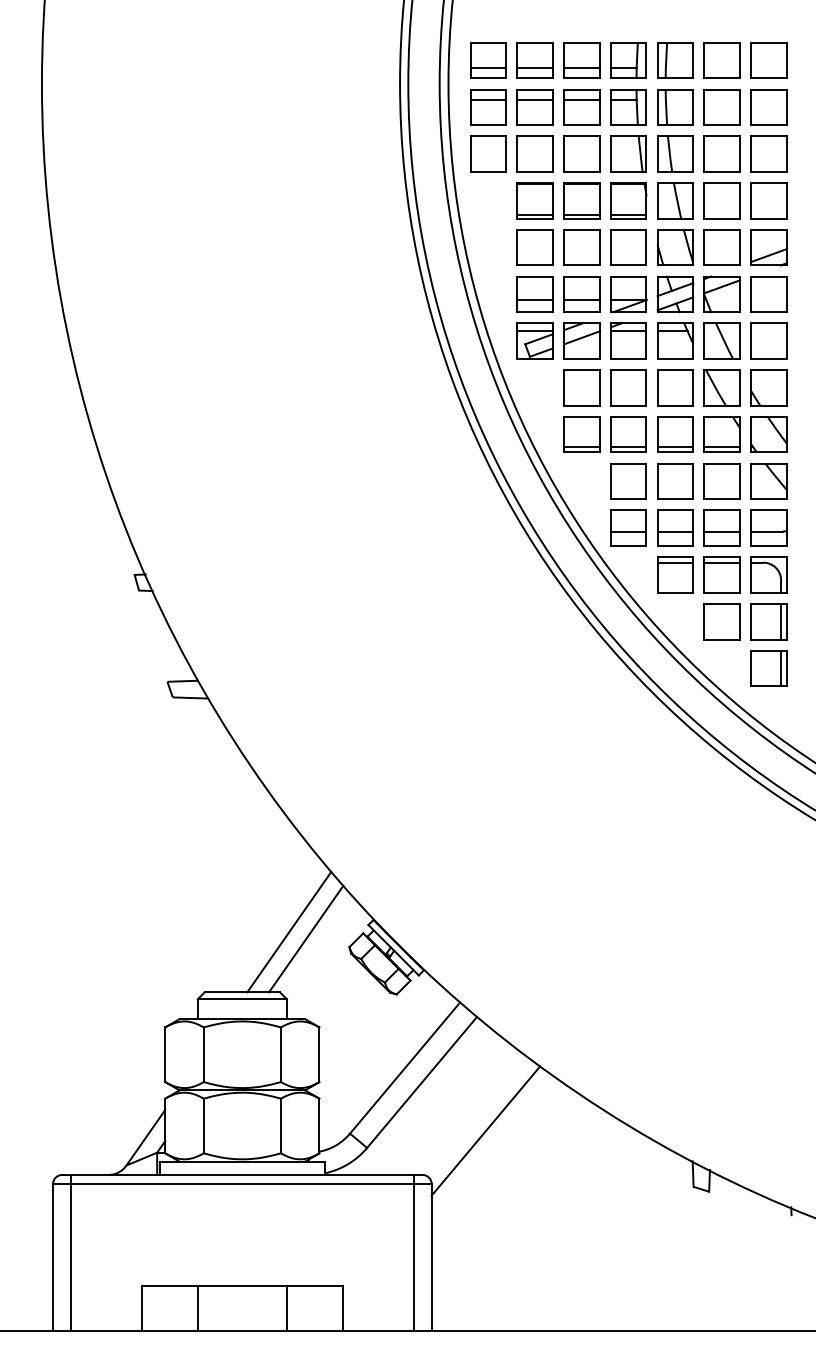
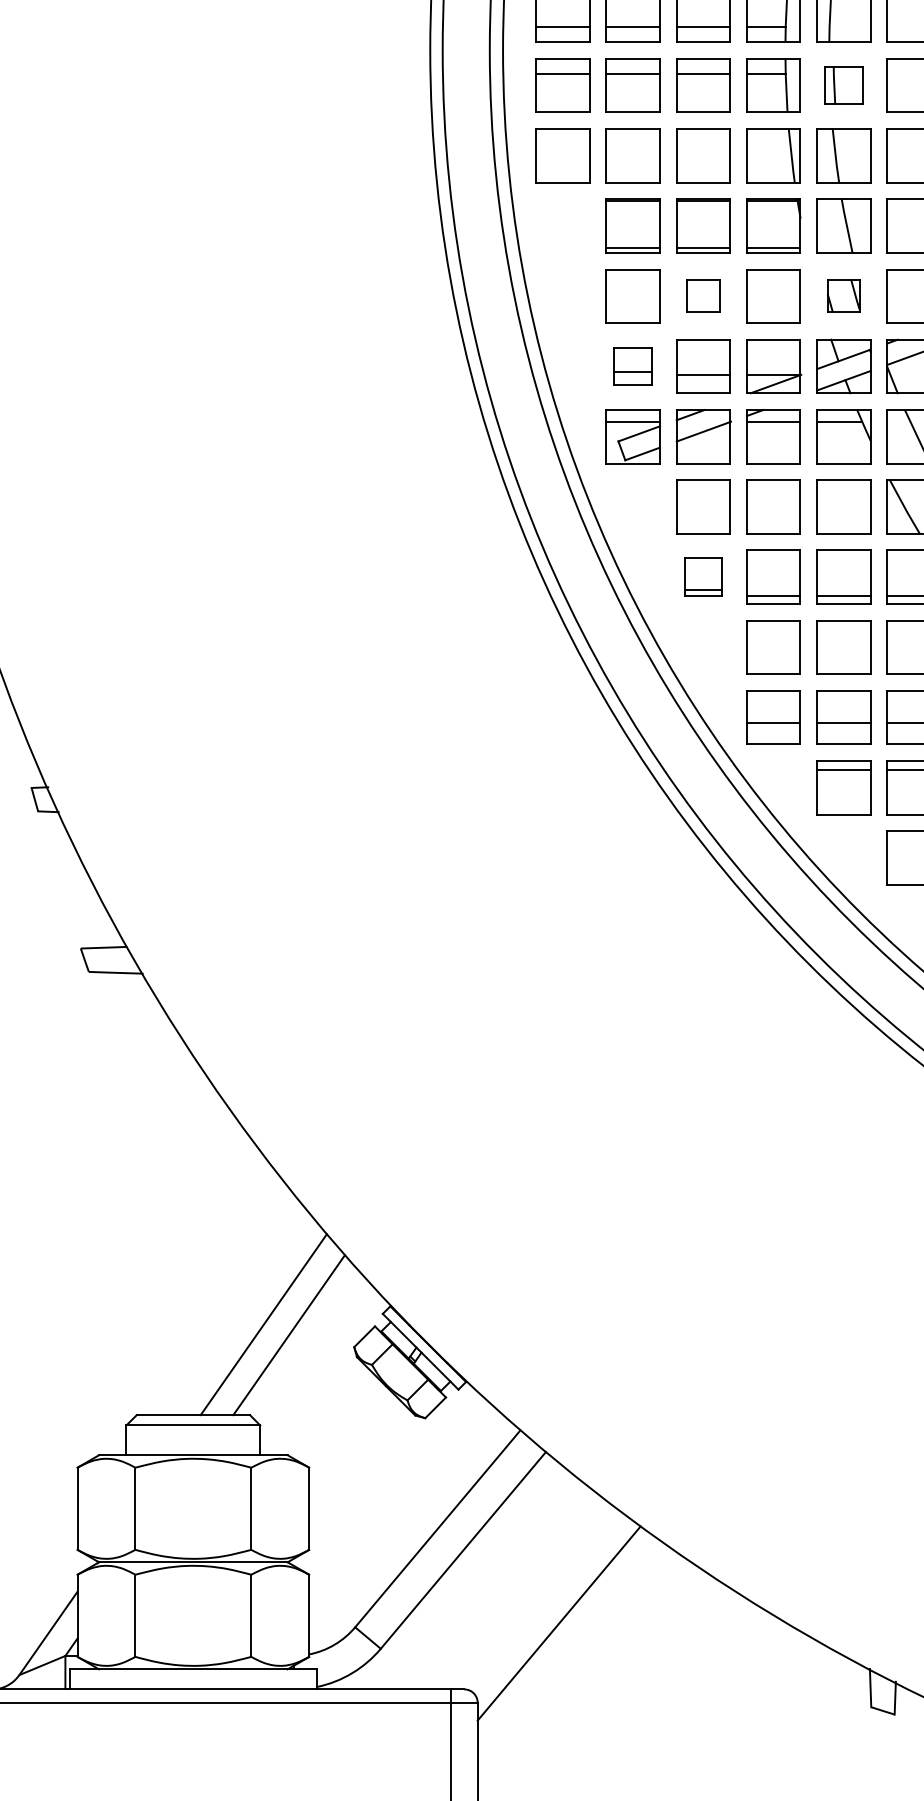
part: (675, 107) -> (844, 85), size x0.7
part: (581, 247) -> (702, 296), size x0.6
part: (674, 247) -> (842, 296), size x0.6
part: (534, 294) -> (632, 366), size x0.7
part: (581, 434) -> (702, 576), size x0.7

